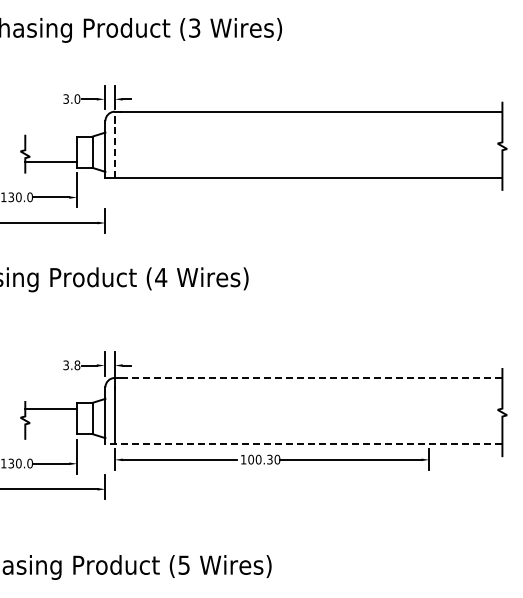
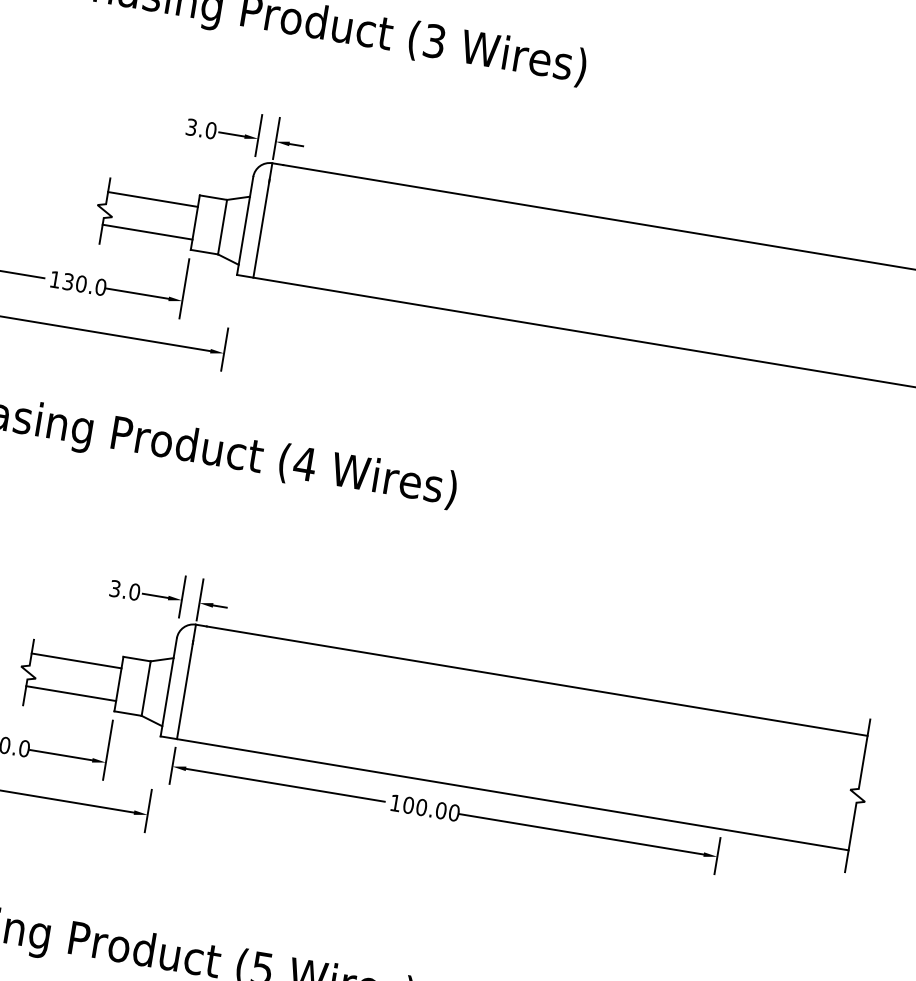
line: (51, 143) -> (153, 200), added
line: (114, 144) -> (262, 219), dashed -> solid
text: (77, 364) -> (135, 590), 3.8 -> 3.0
line: (311, 377) -> (536, 680), dashed -> solid
line: (51, 428) -> (71, 694), added
line: (303, 444) -> (503, 794), dashed -> solid
text: (269, 459) -> (440, 810), 100.30 -> 100.00

